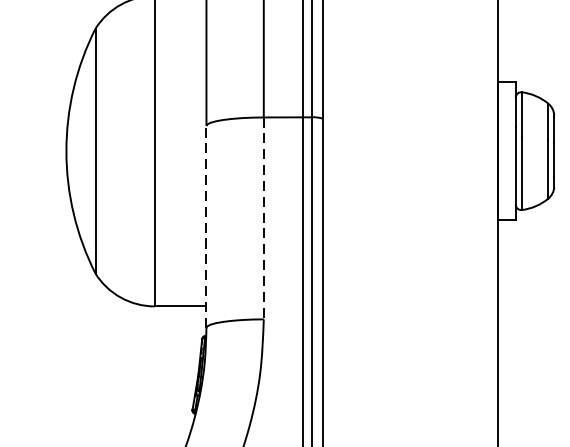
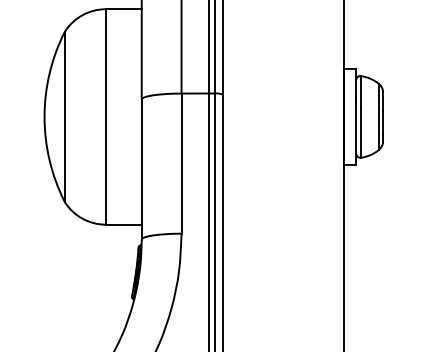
line: (263, 219) -> (181, 164), dashed -> solid
line: (206, 225) -> (141, 168), dashed -> solid

